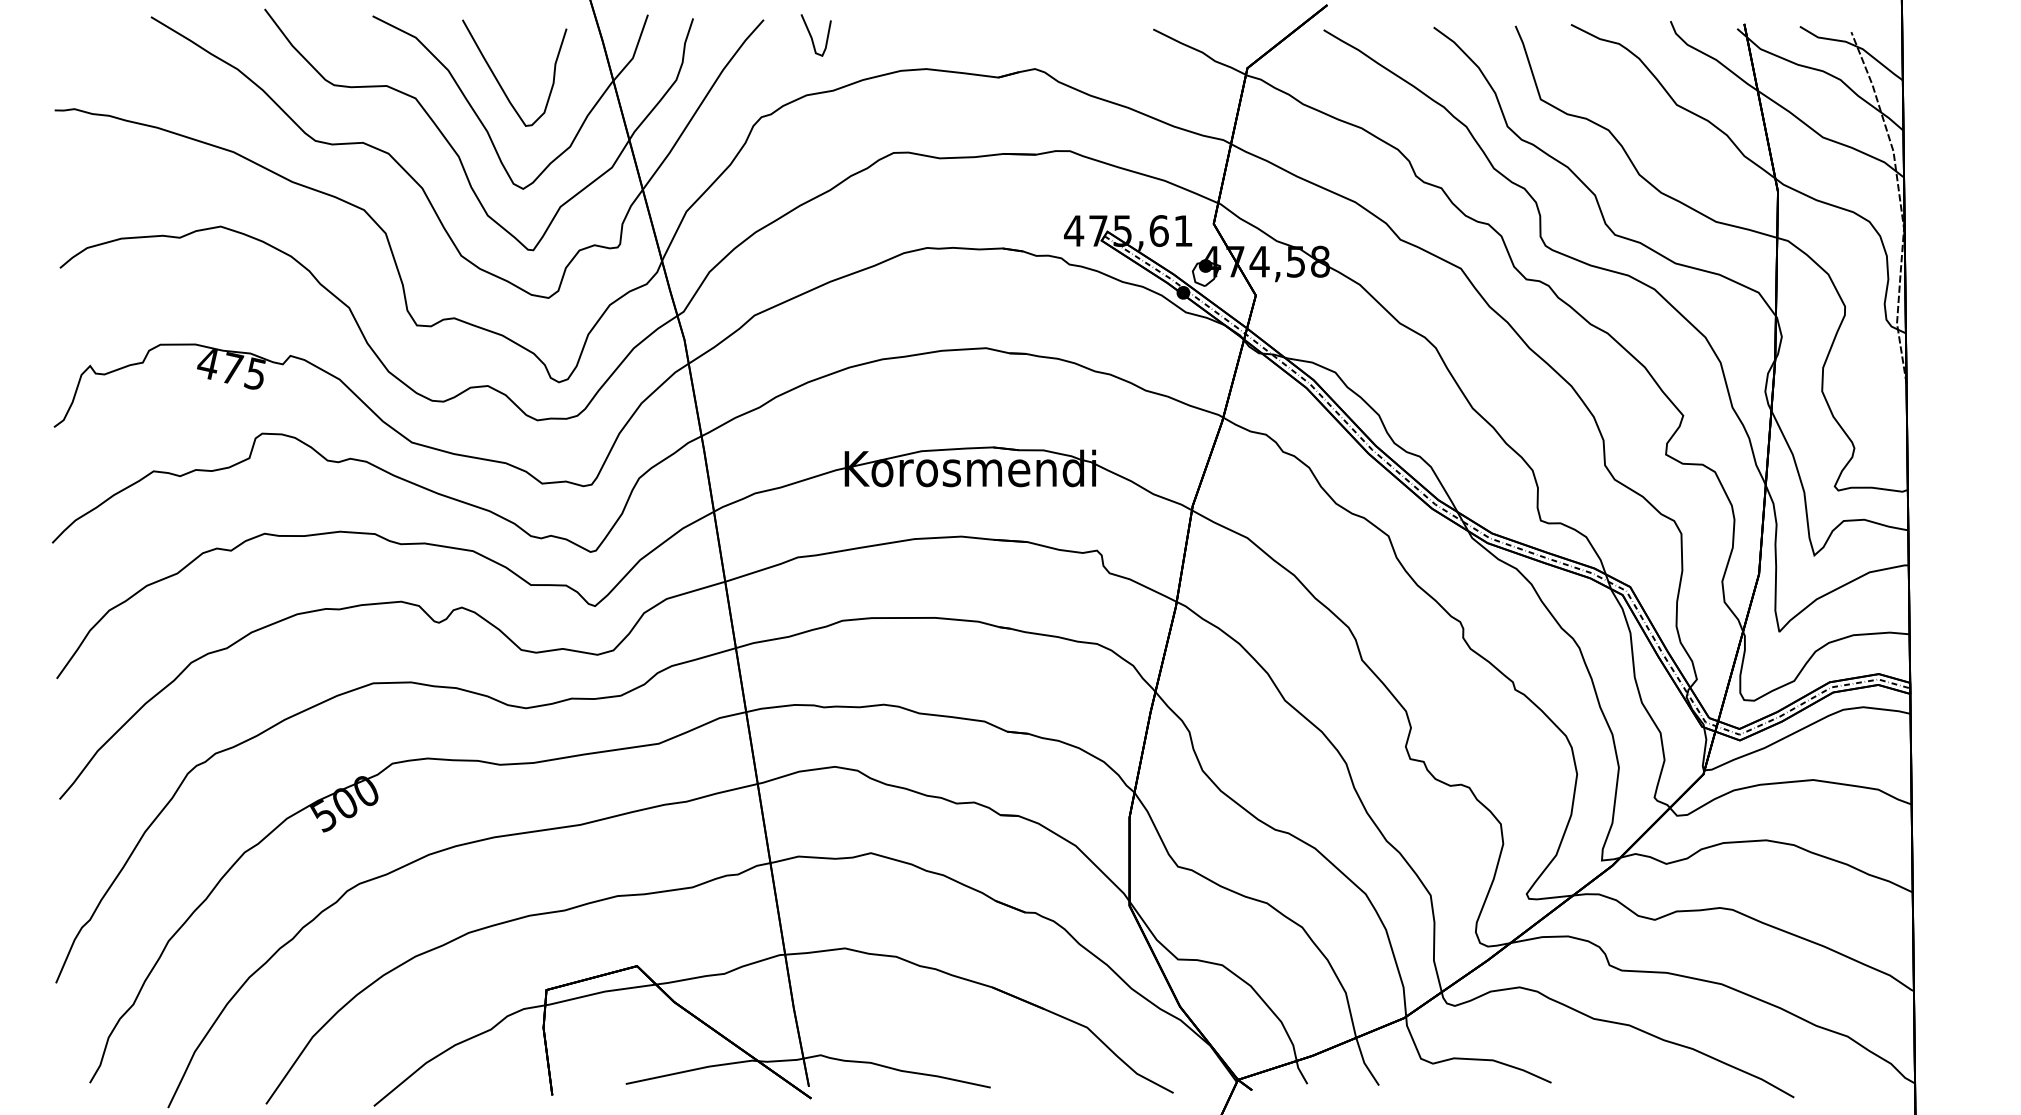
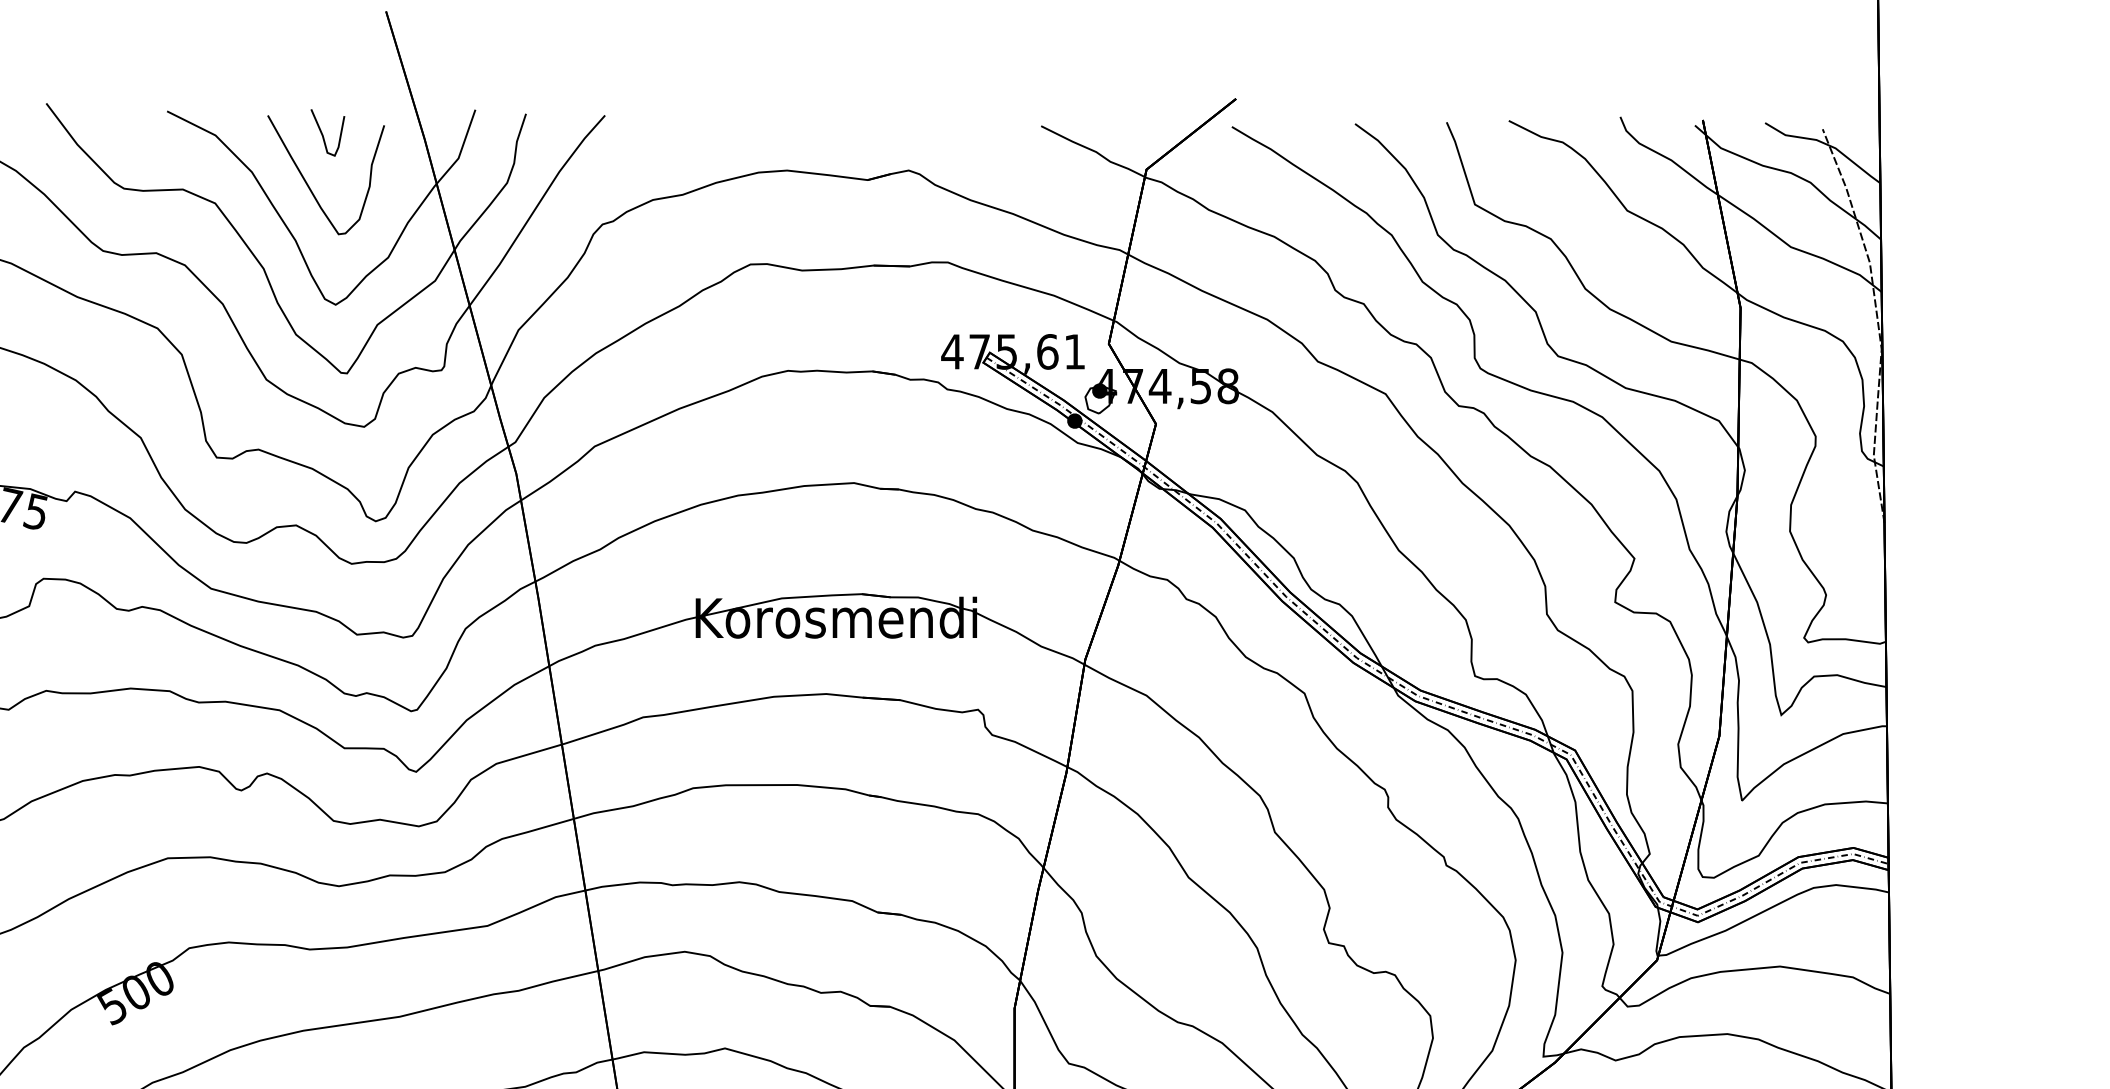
curve: (812, 37) -> (323, 135), moved

